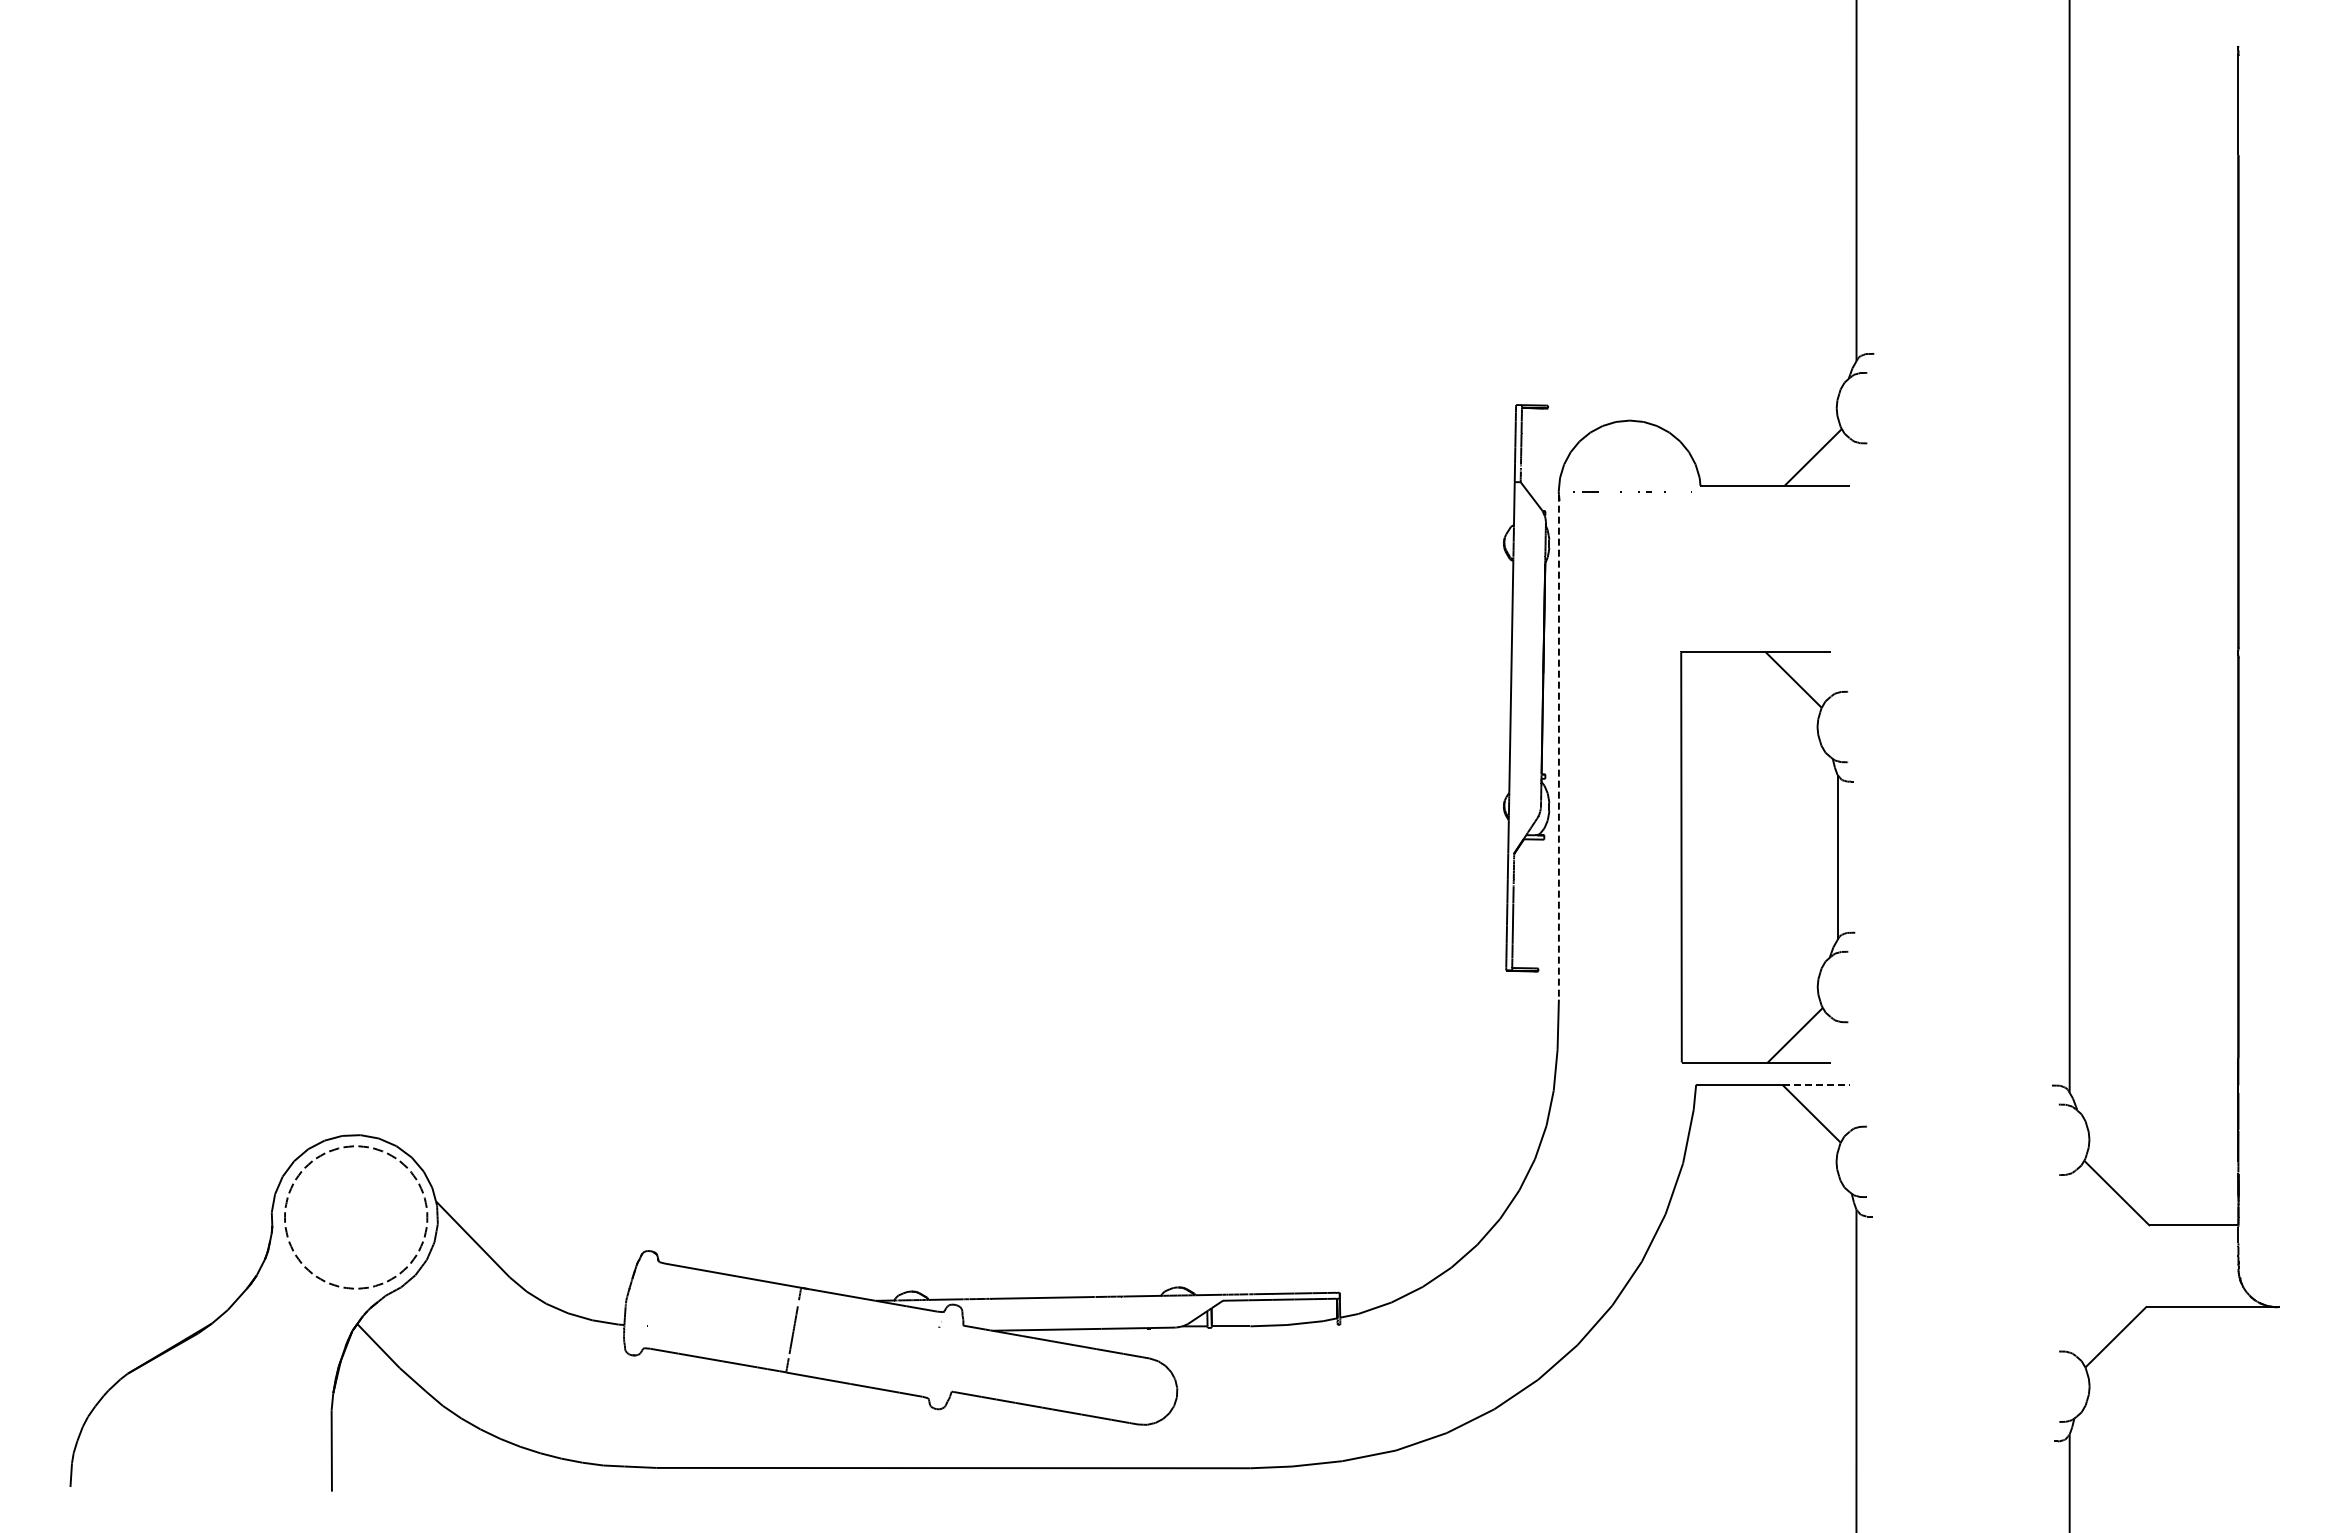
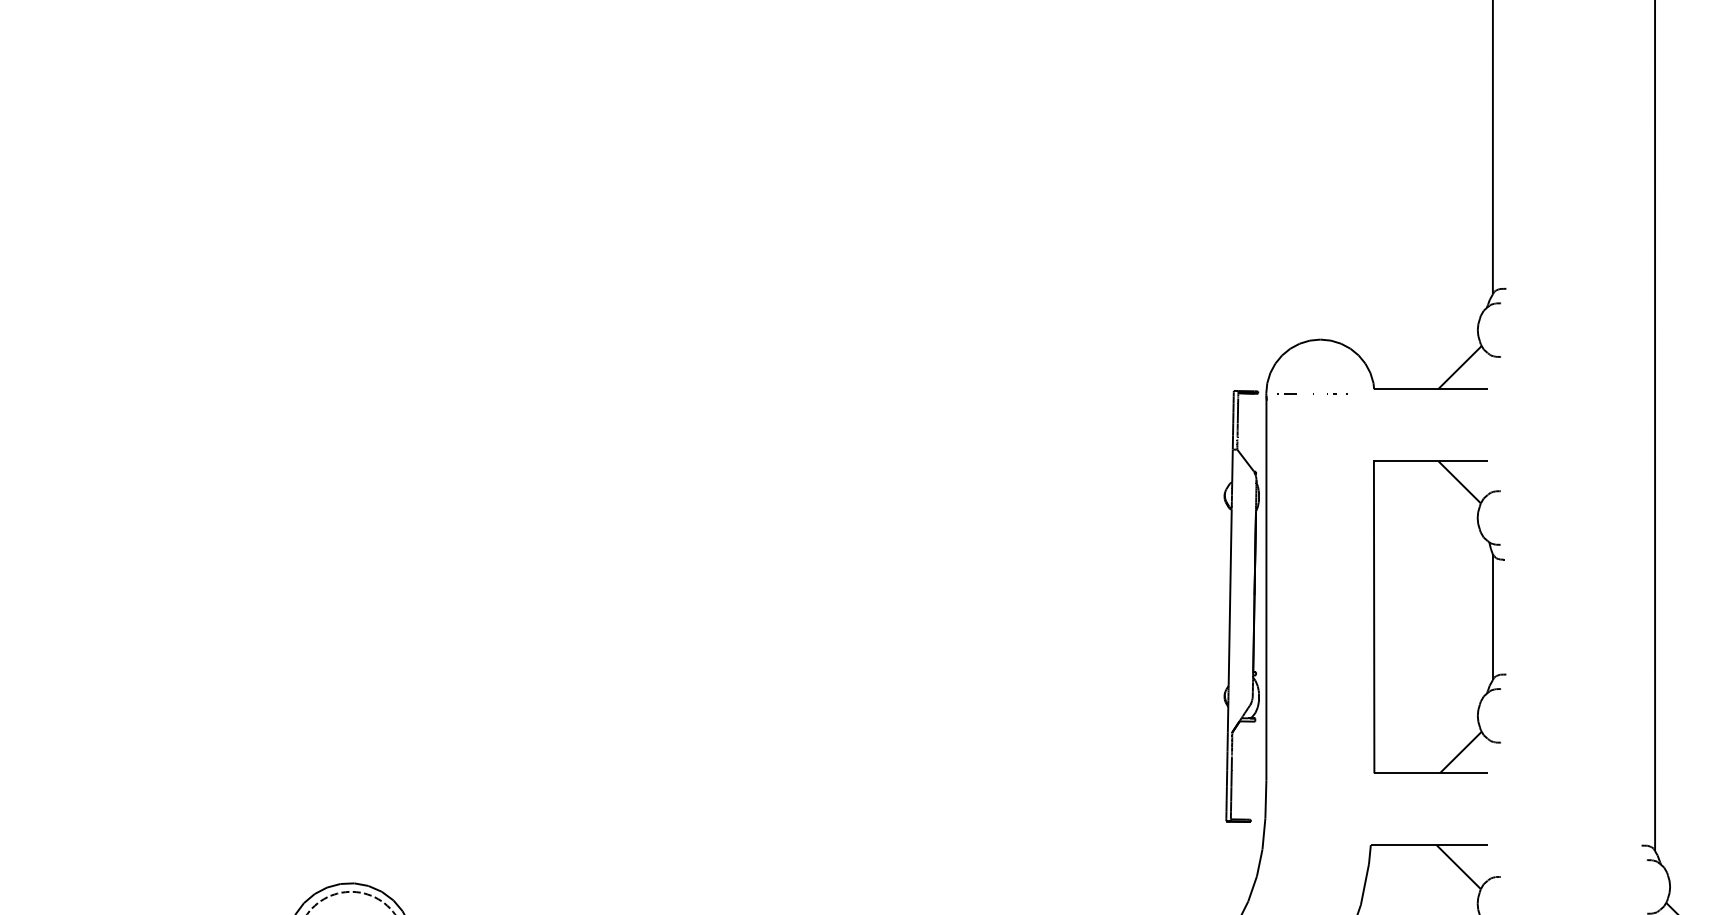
part: (1512, 686) -> (1231, 605), moved
line: (1558, 747) -> (1266, 588), dashed -> solid
part: (1767, 857) -> (1439, 617), moved
line: (1816, 1084) -> (1462, 844), dashed -> solid

